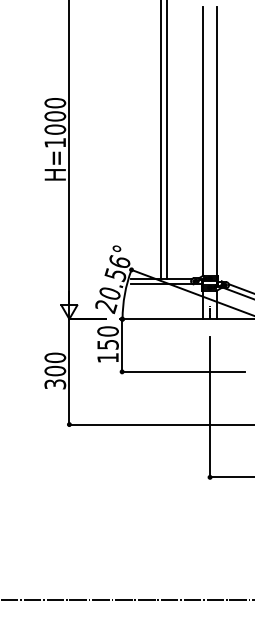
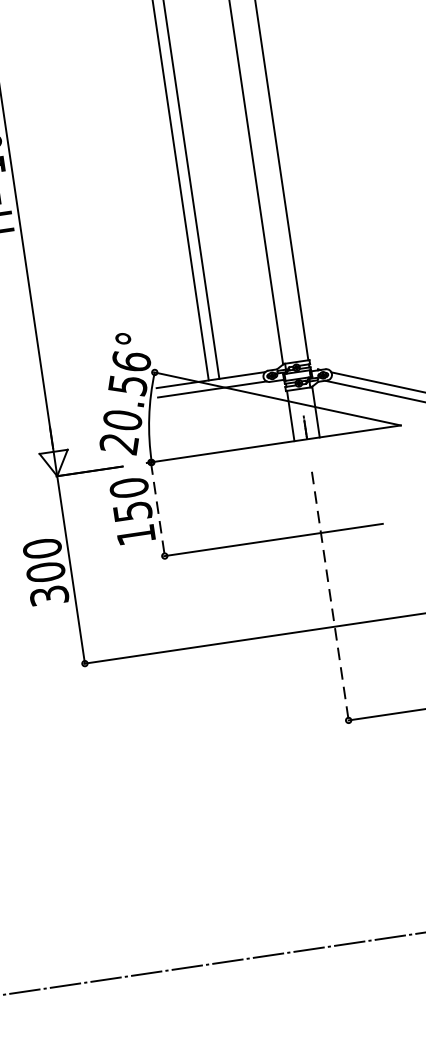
line: (122, 345) -> (158, 509), solid -> dashed
line: (210, 408) -> (331, 597), solid -> dashed

